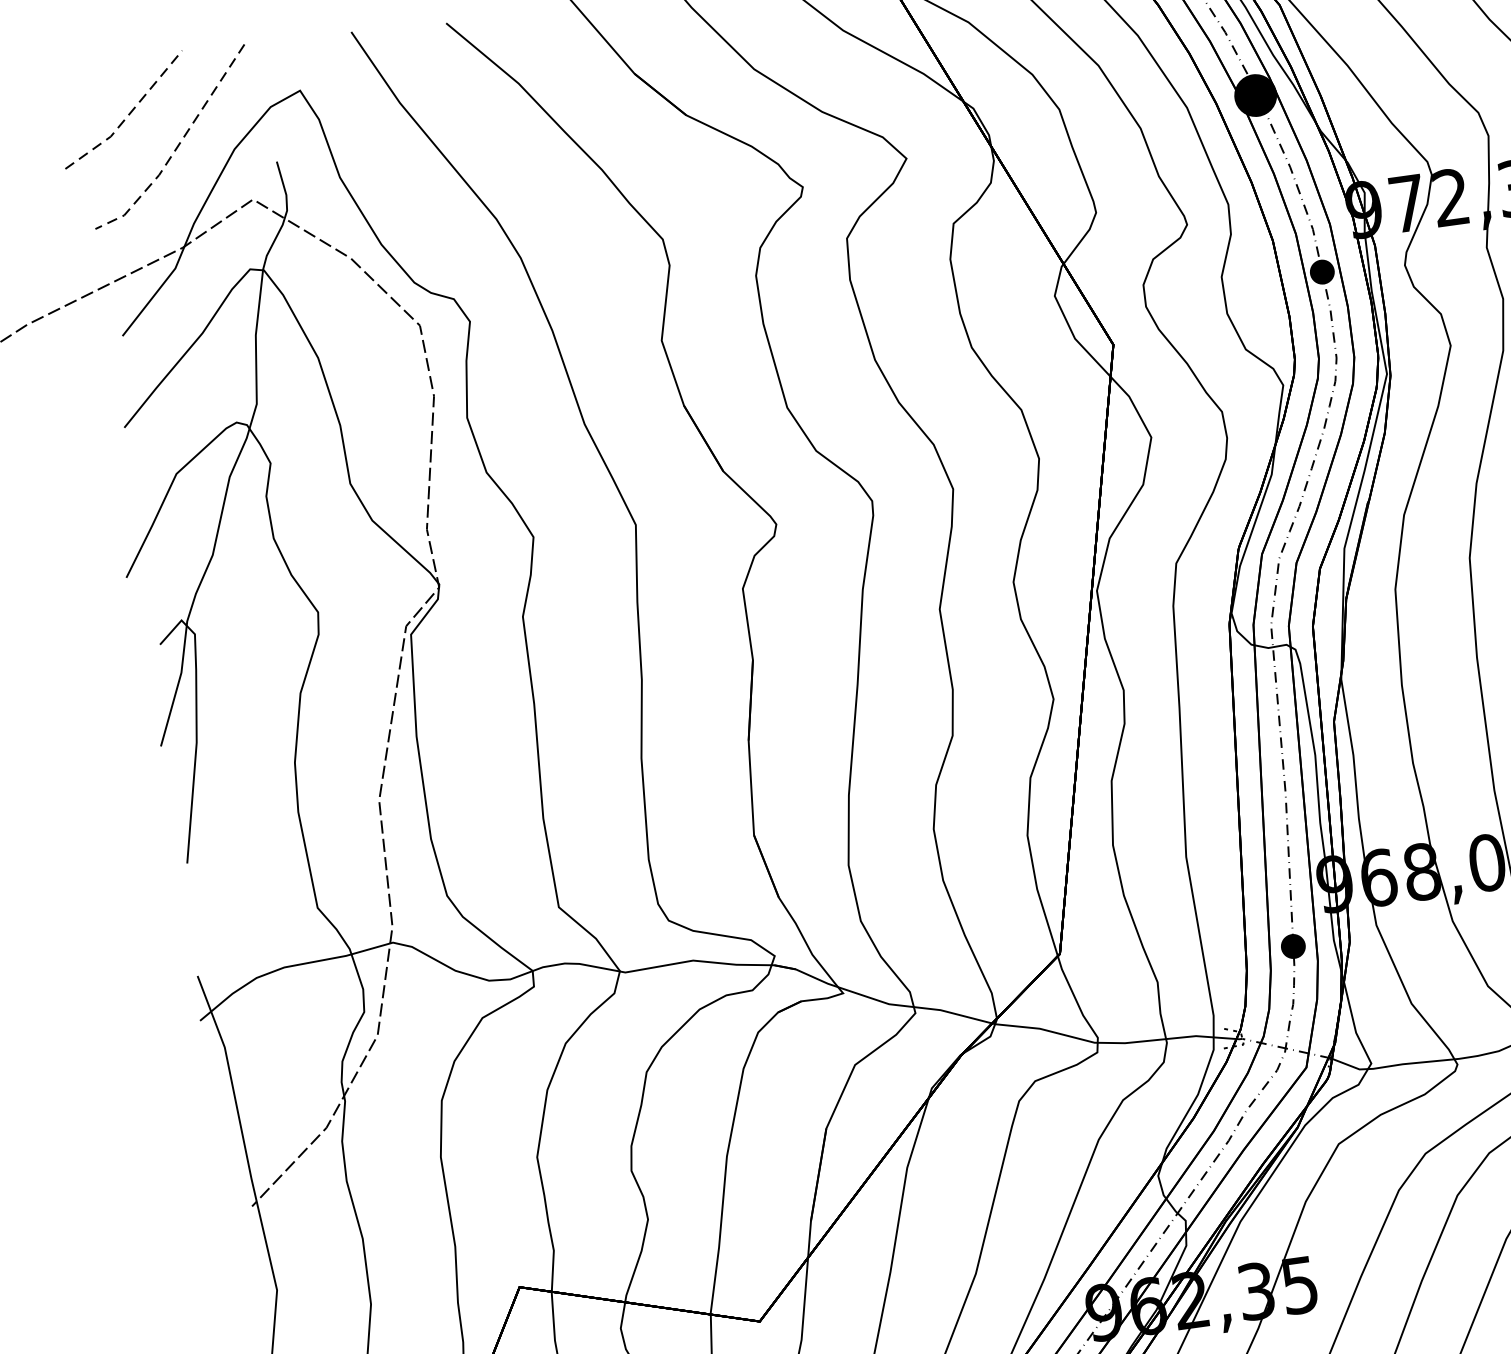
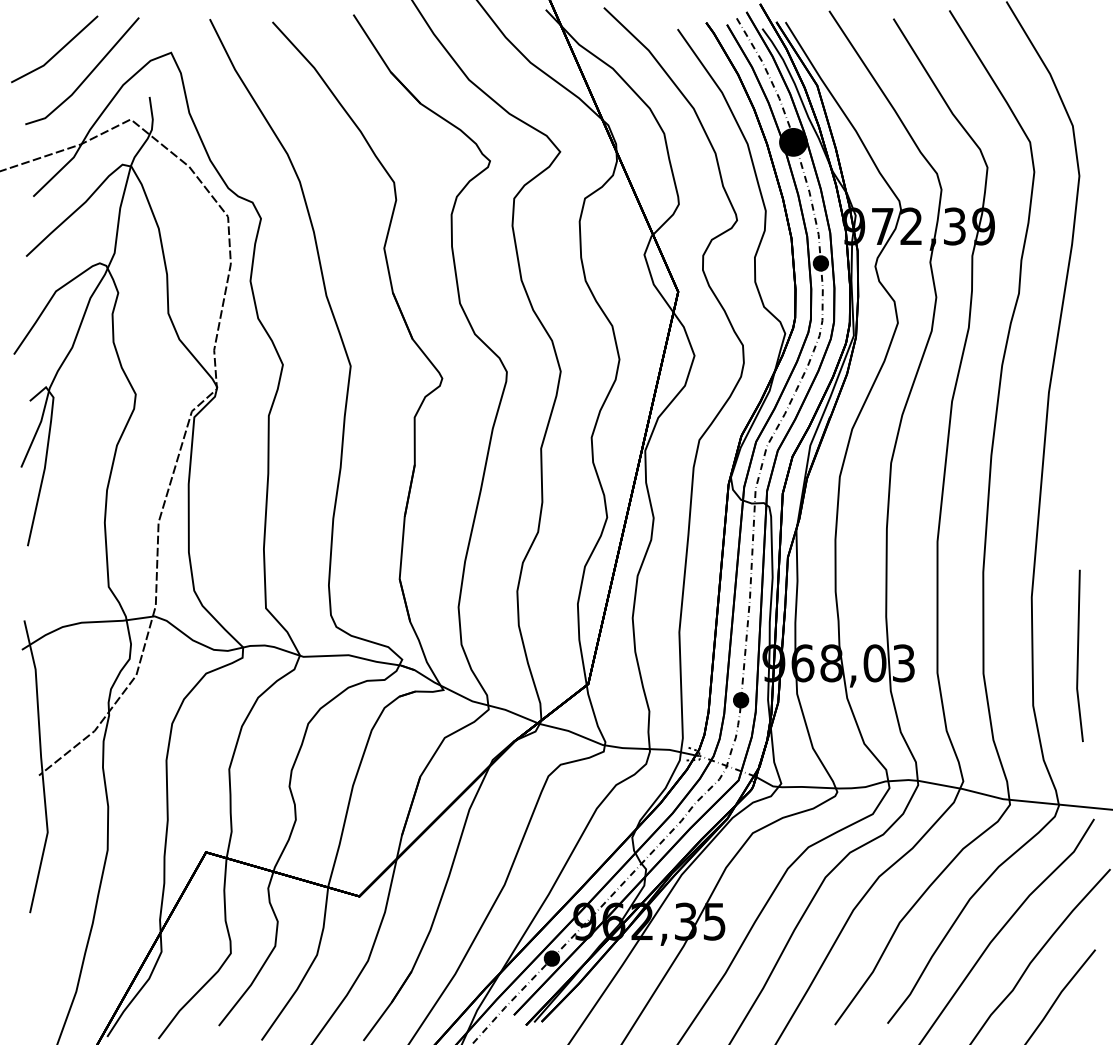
line: (127, 115) -> (56, 53), dashed -> solid
line: (177, 147) -> (86, 78), dashed -> solid

